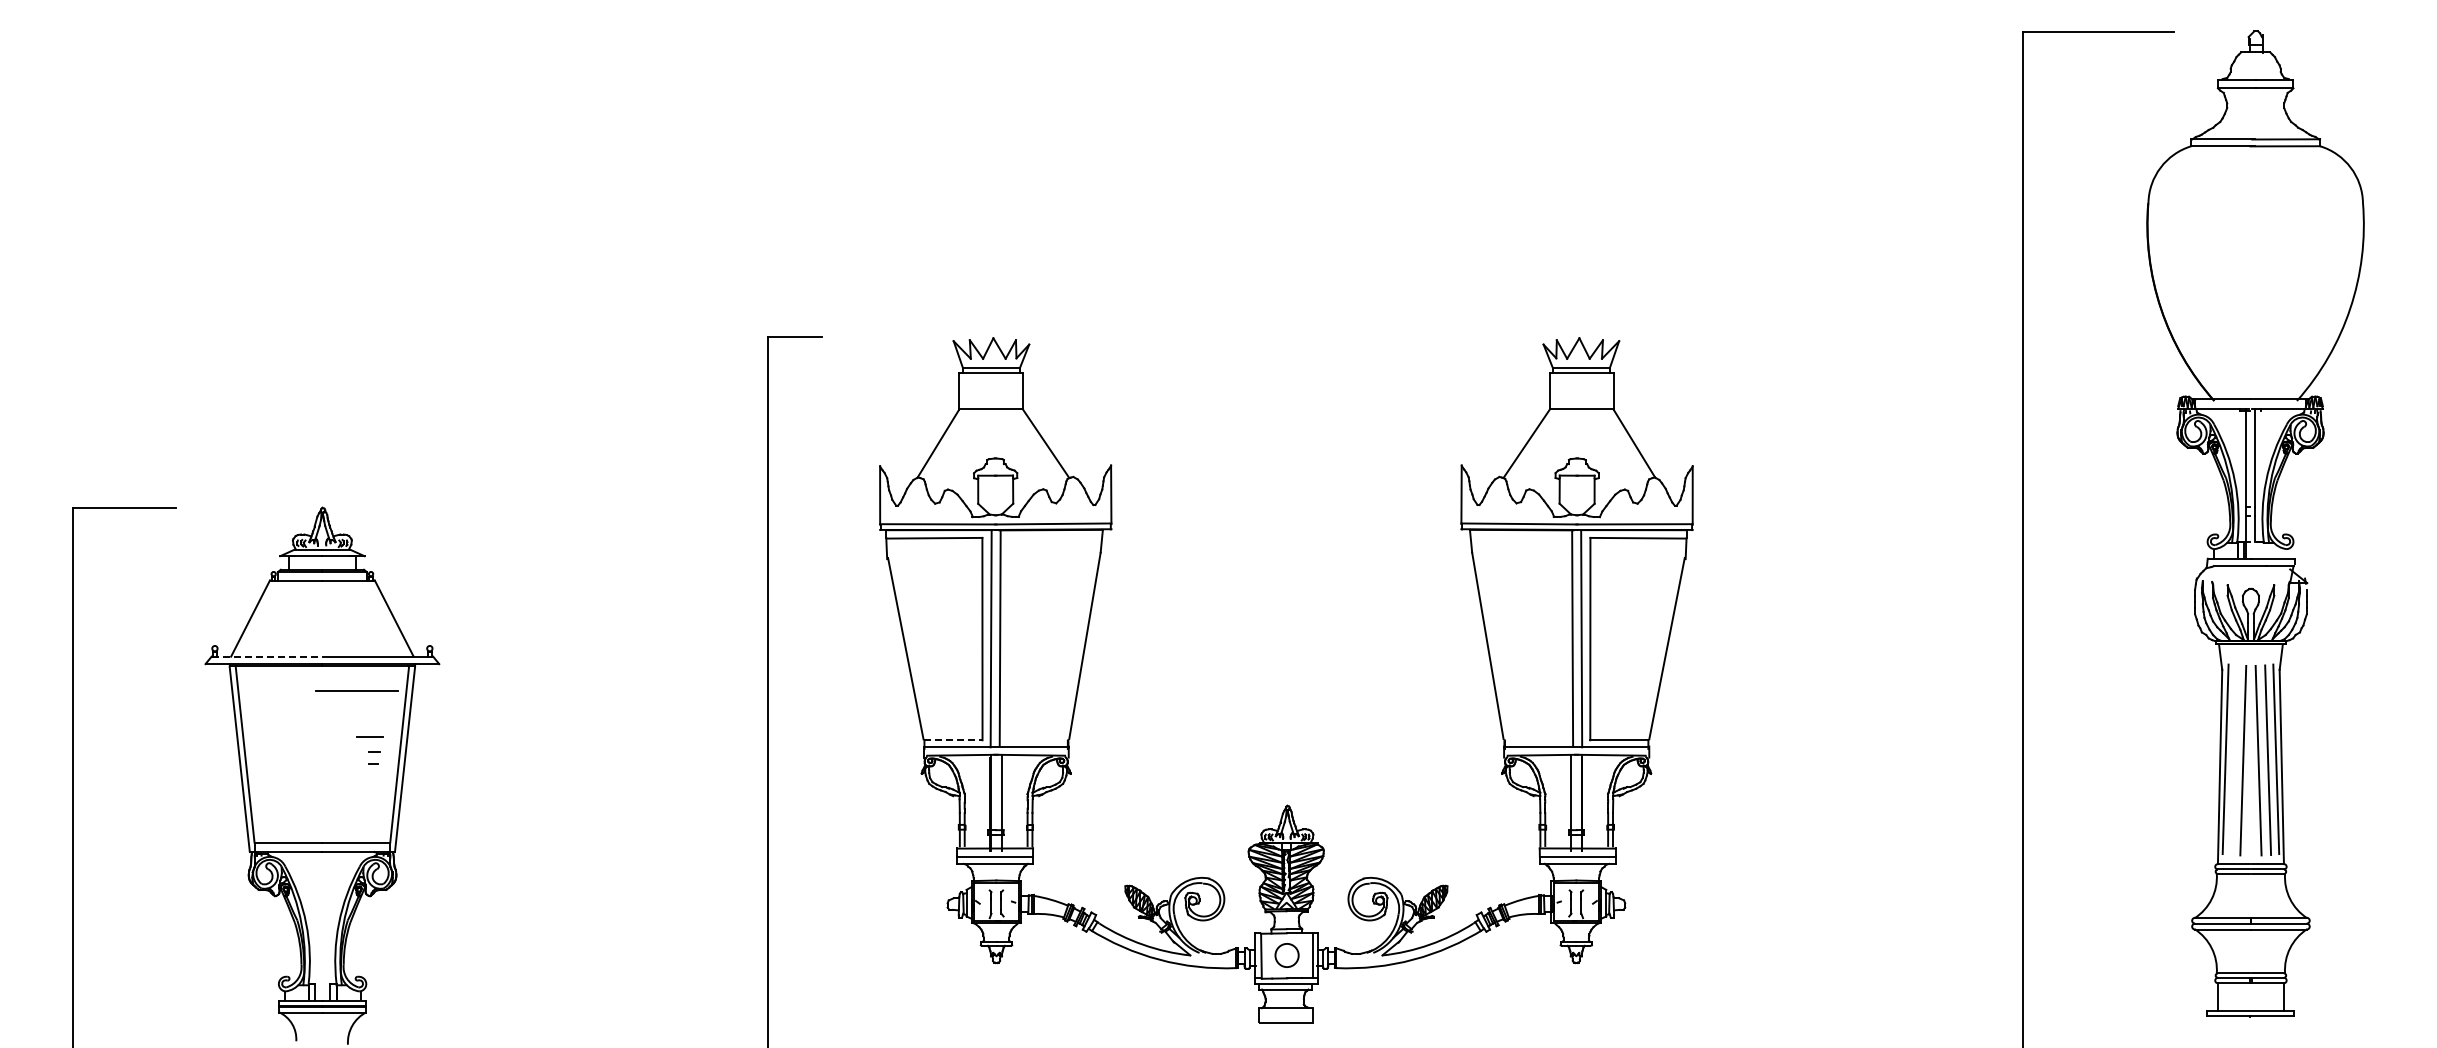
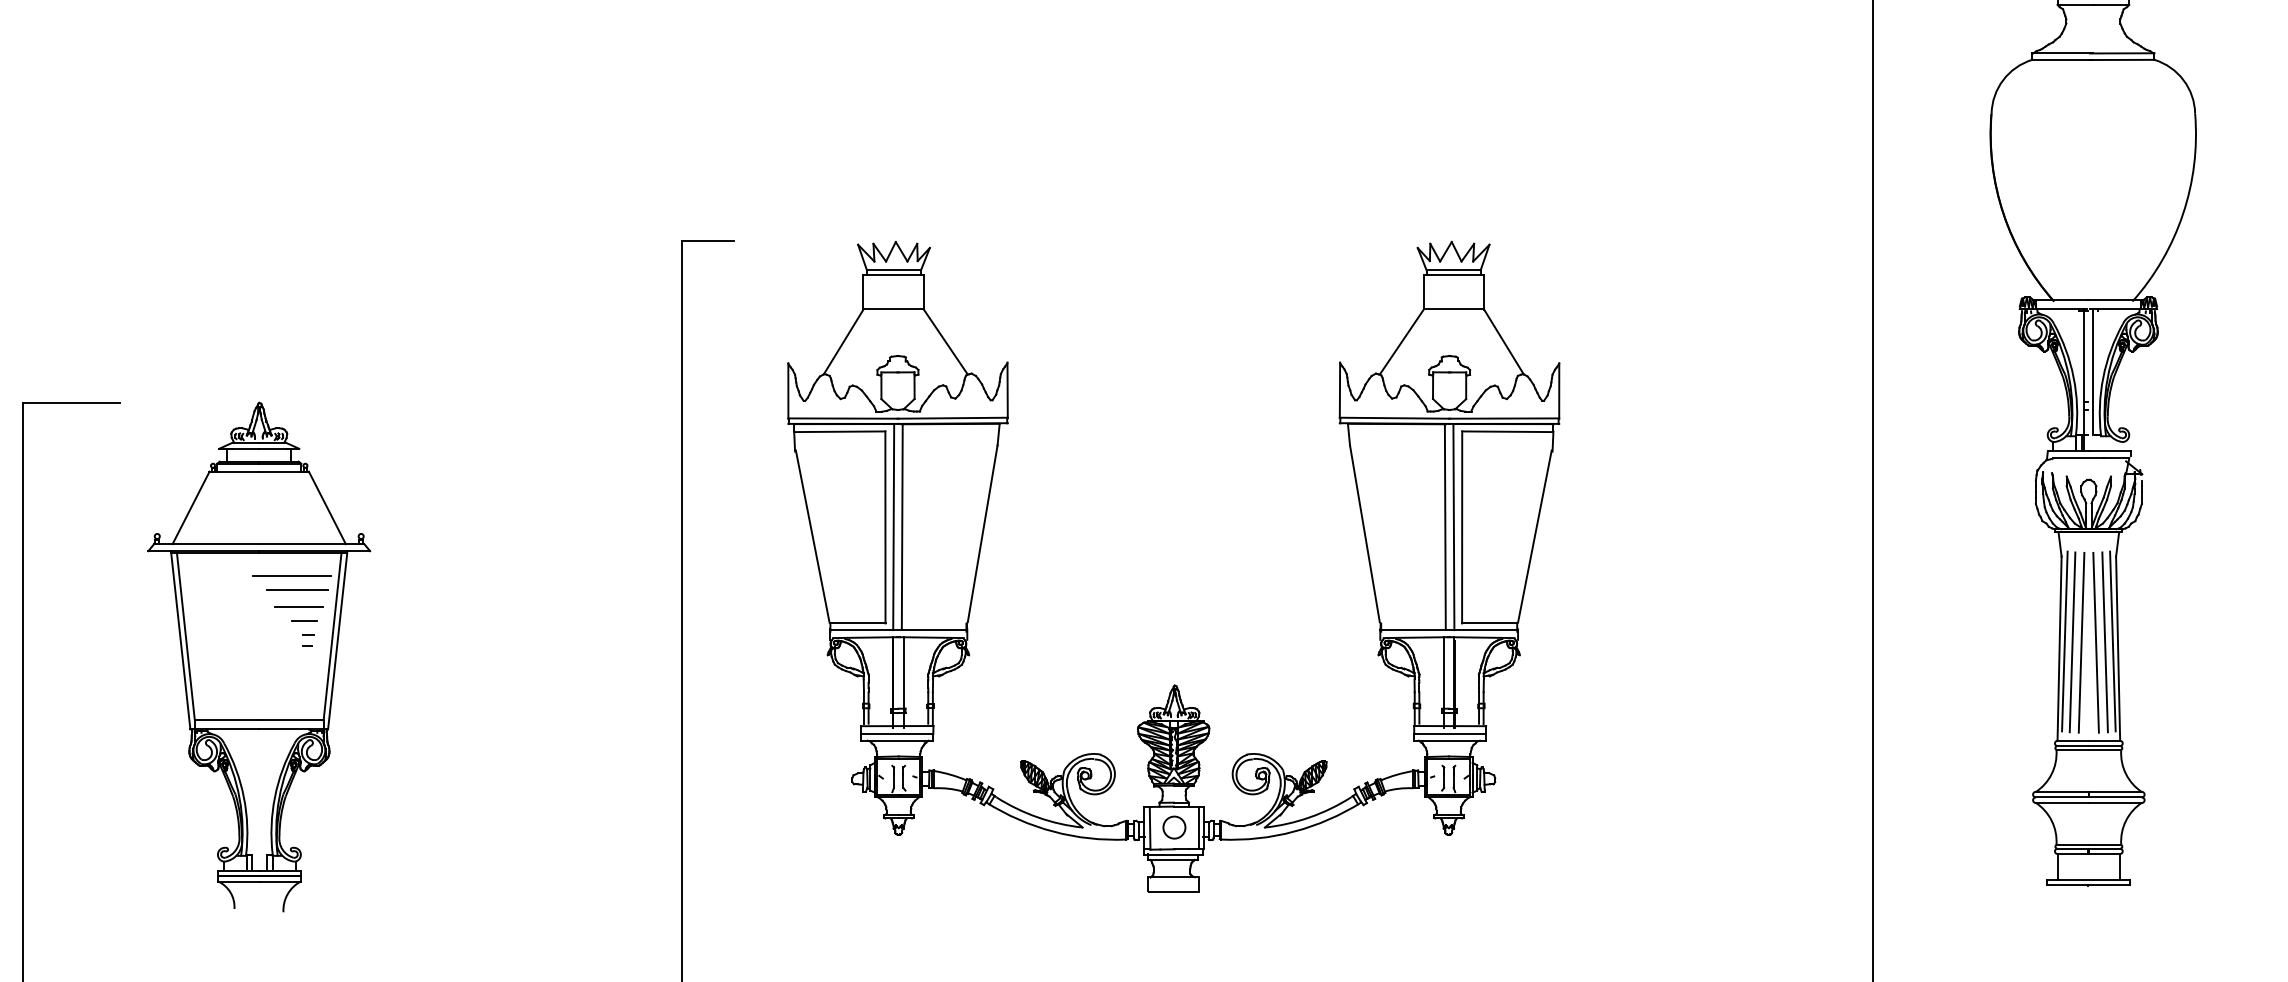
line: (267, 656) -> (207, 543), dashed -> solid
line: (362, 704) -> (297, 589), added
line: (364, 722) -> (299, 606), added
line: (953, 740) -> (857, 623), dashed -> solid
line: (2233, 759) -> (2072, 641), added

